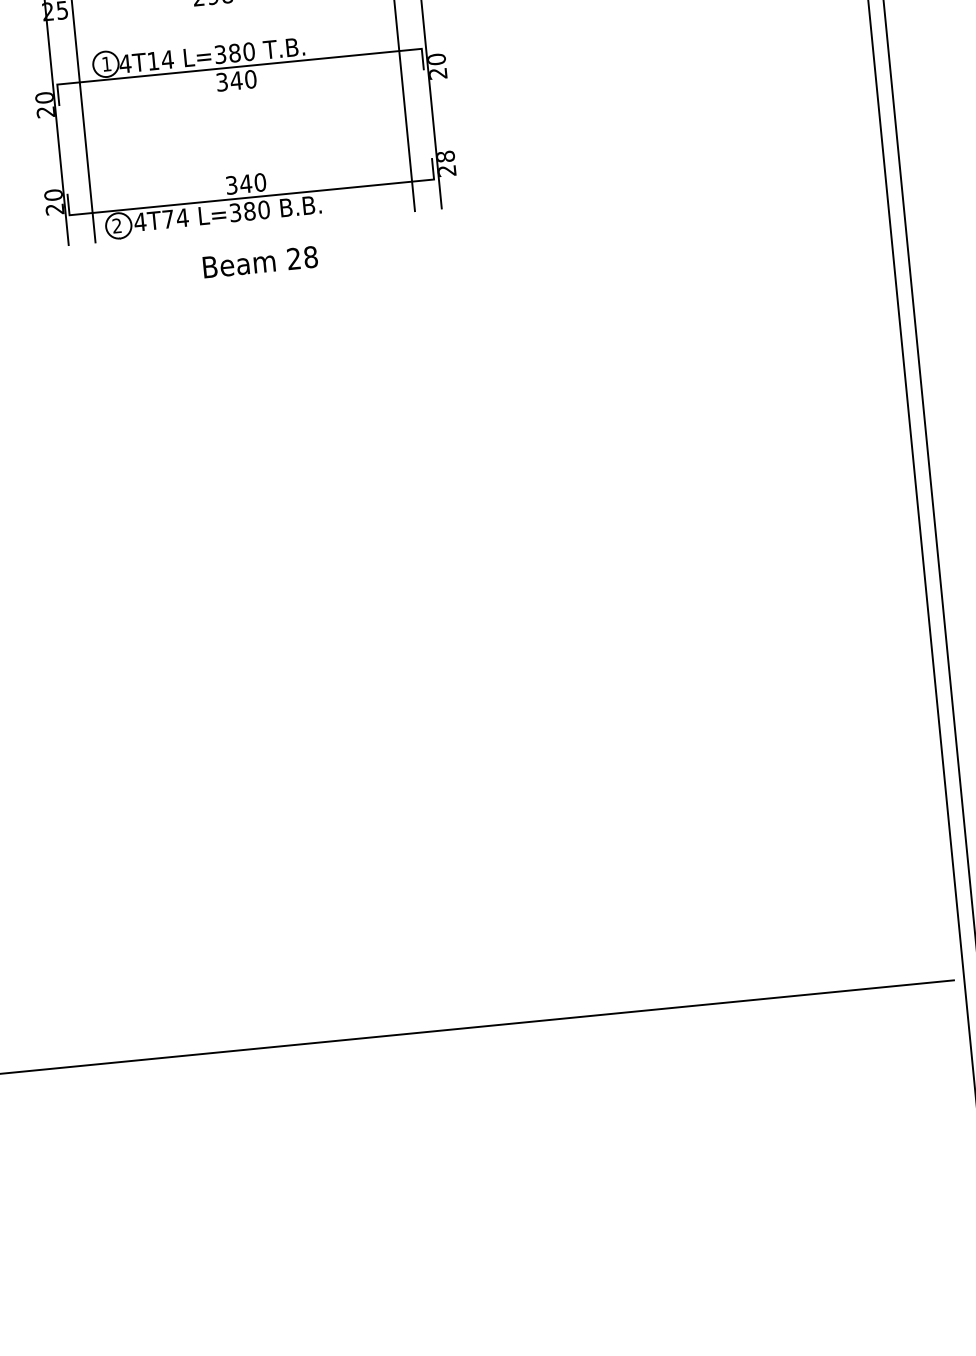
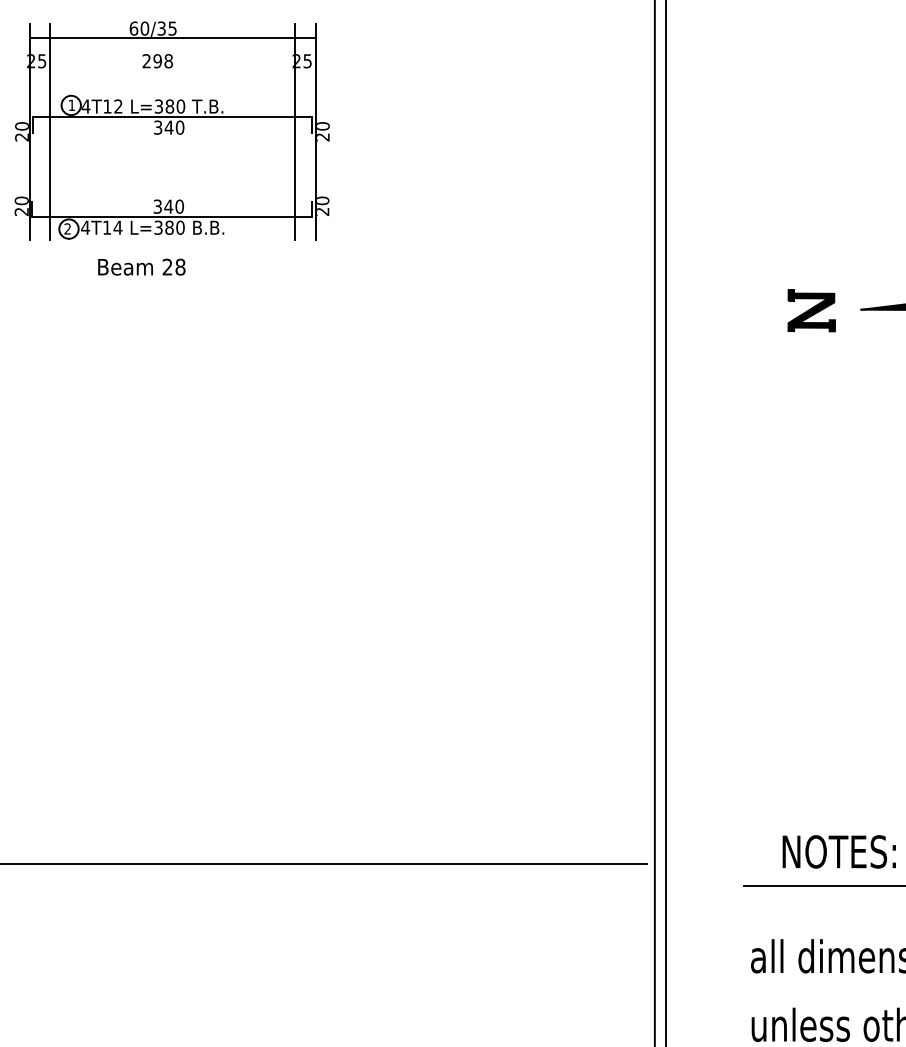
text: (166, 59) -> (117, 106), 4T14 -> 4T12
text: (447, 156) -> (323, 200), 28 -> 20
text: (168, 218) -> (107, 227), 4T74 -> 4T14
text: (259, 261) -> (141, 266), moved

